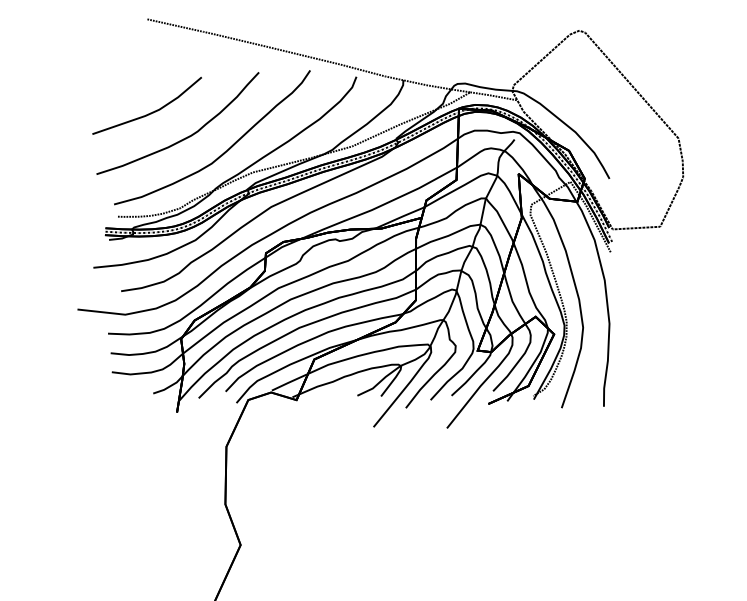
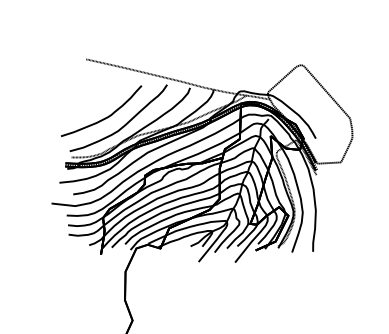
line: (147, 112) -> (86, 105), removed

